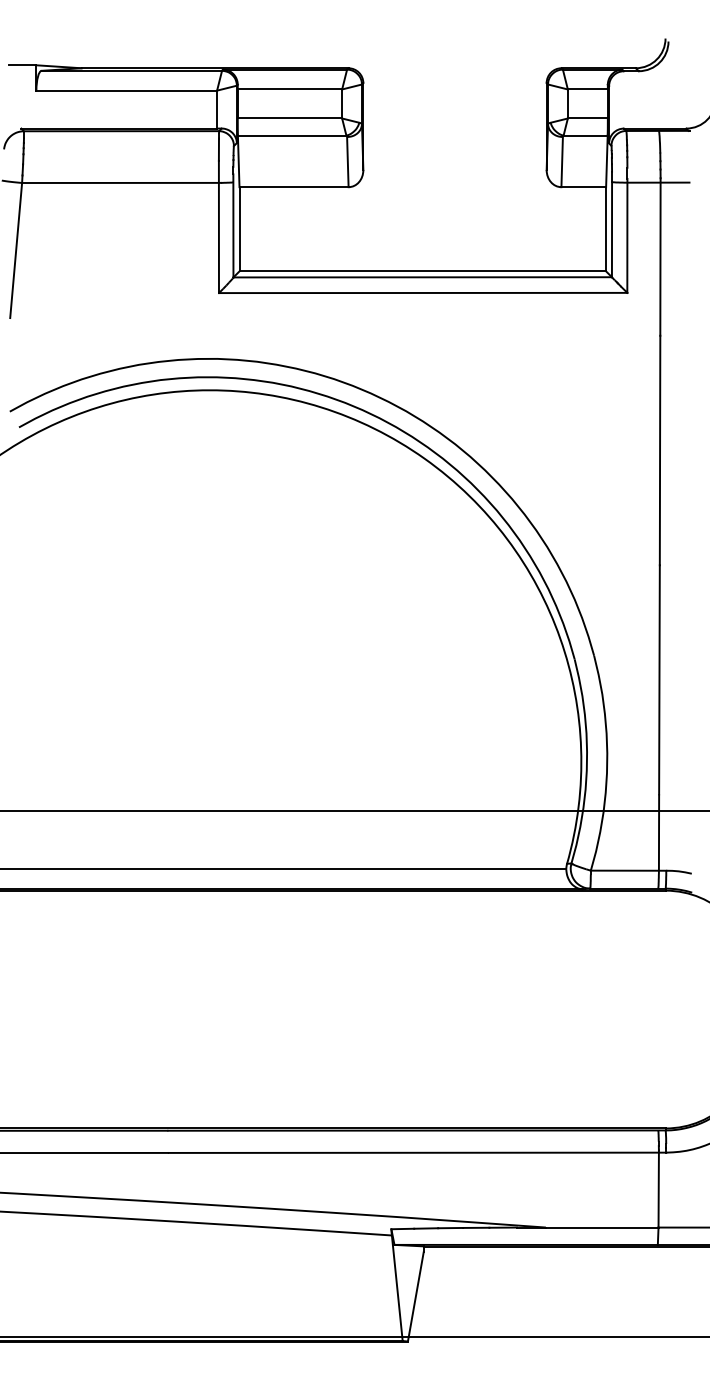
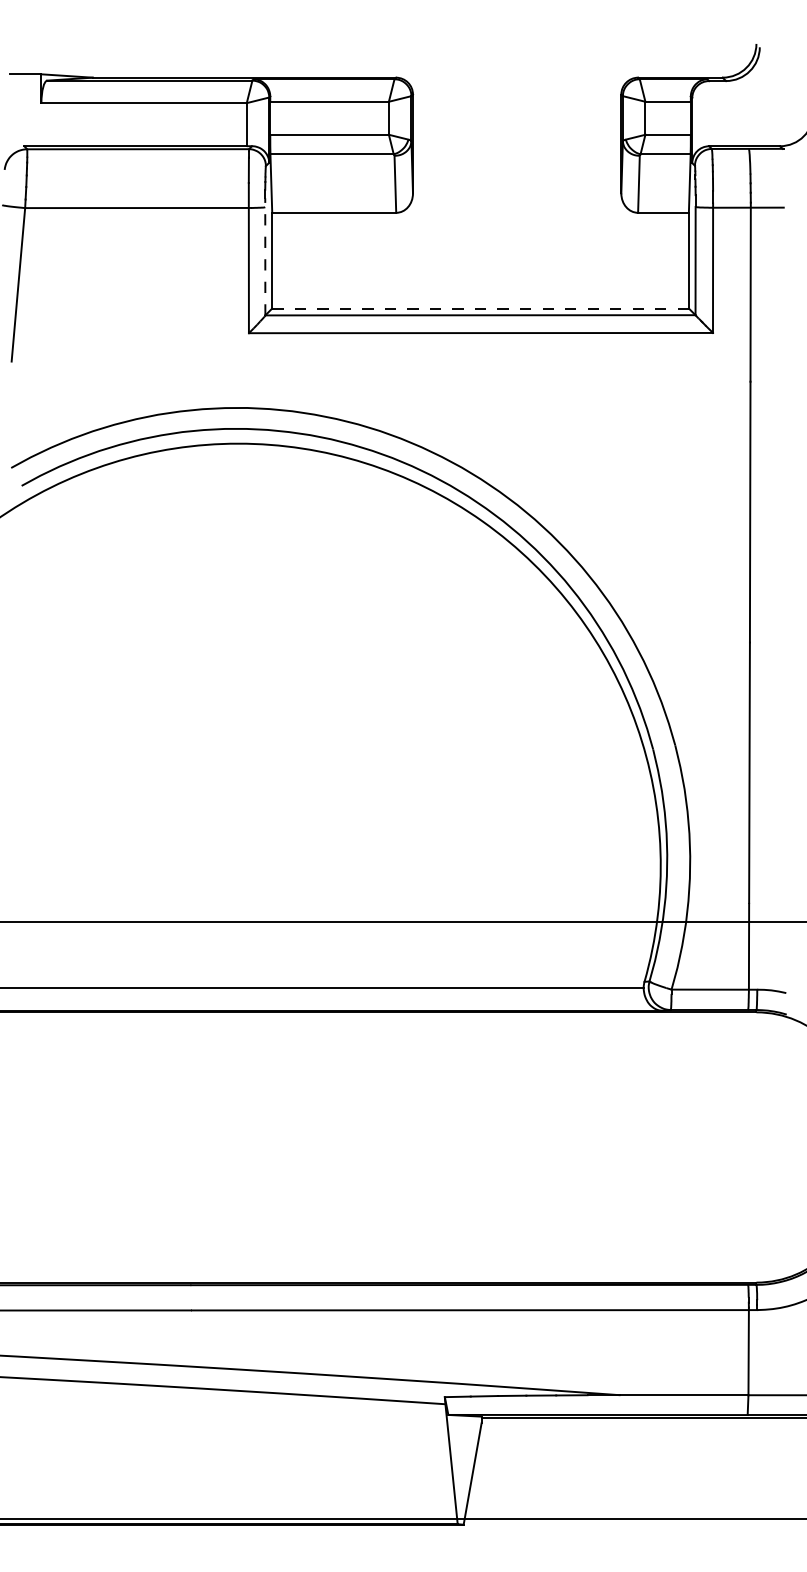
line: (233, 225) -> (265, 256), solid -> dashed
line: (423, 271) -> (481, 308), solid -> dashed

